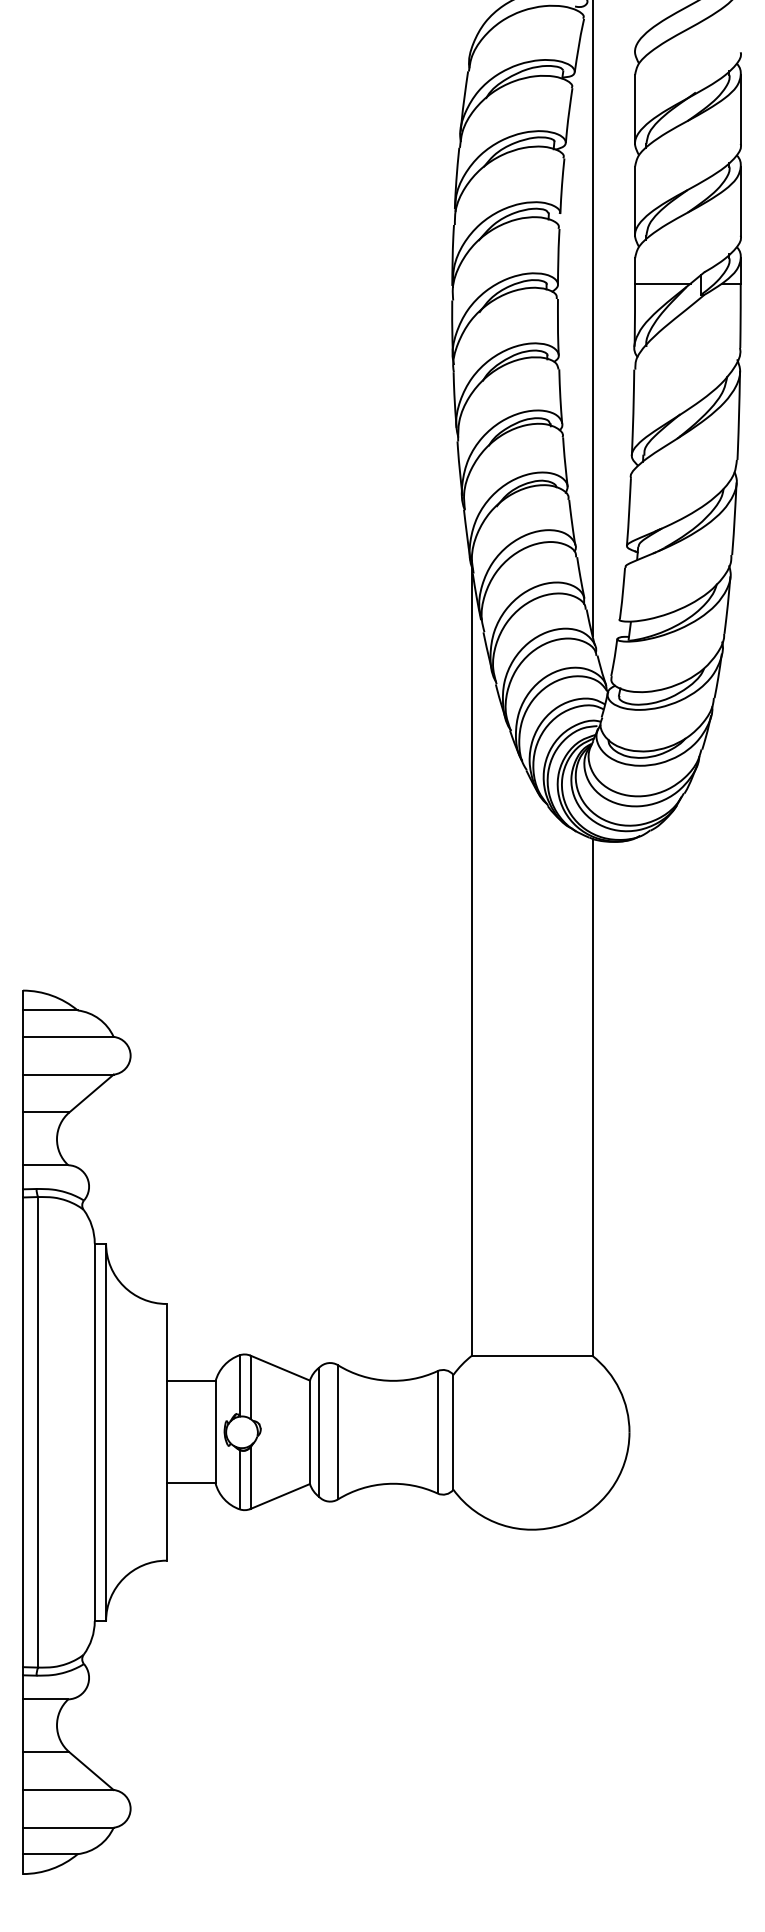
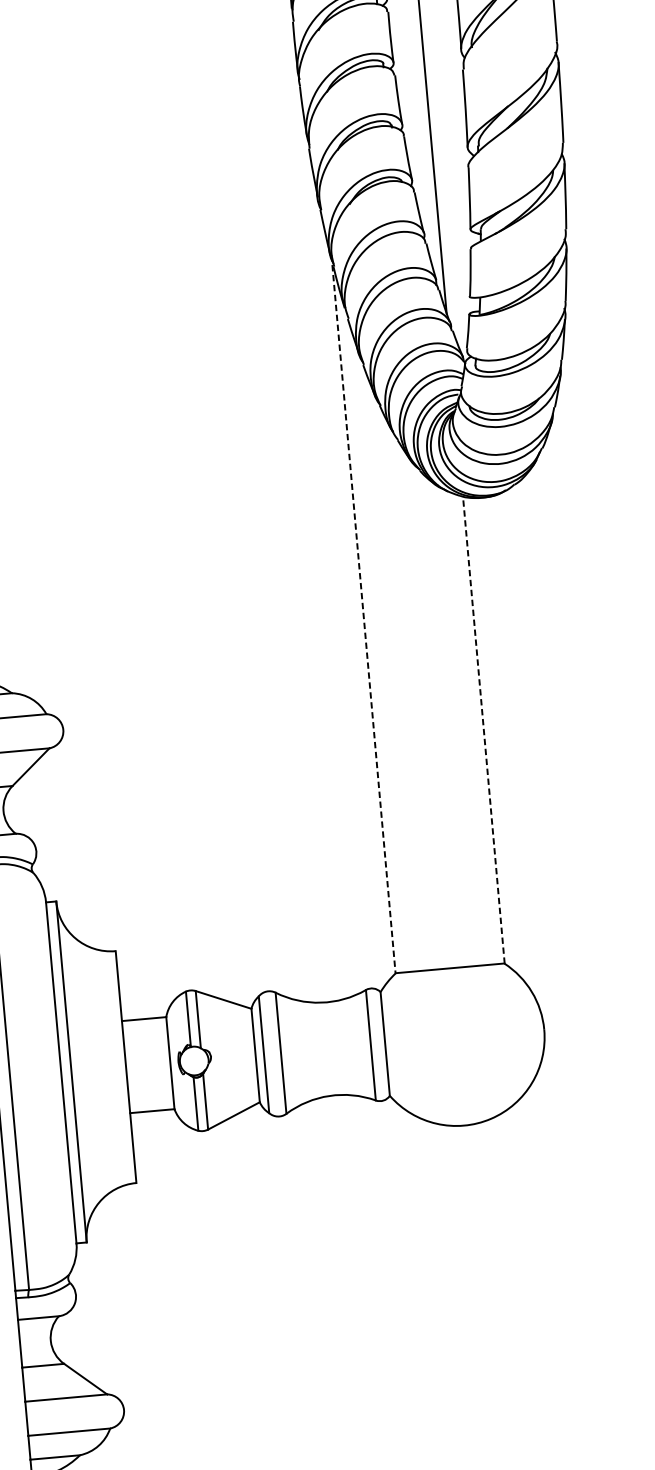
line: (471, 958) -> (363, 614), solid -> dashed
line: (592, 1097) -> (483, 730), solid -> dashed

